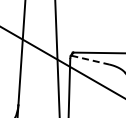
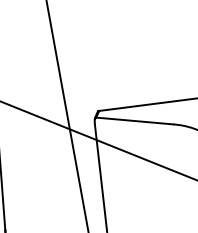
line: (90, 60) -> (135, 121), dashed -> solid

